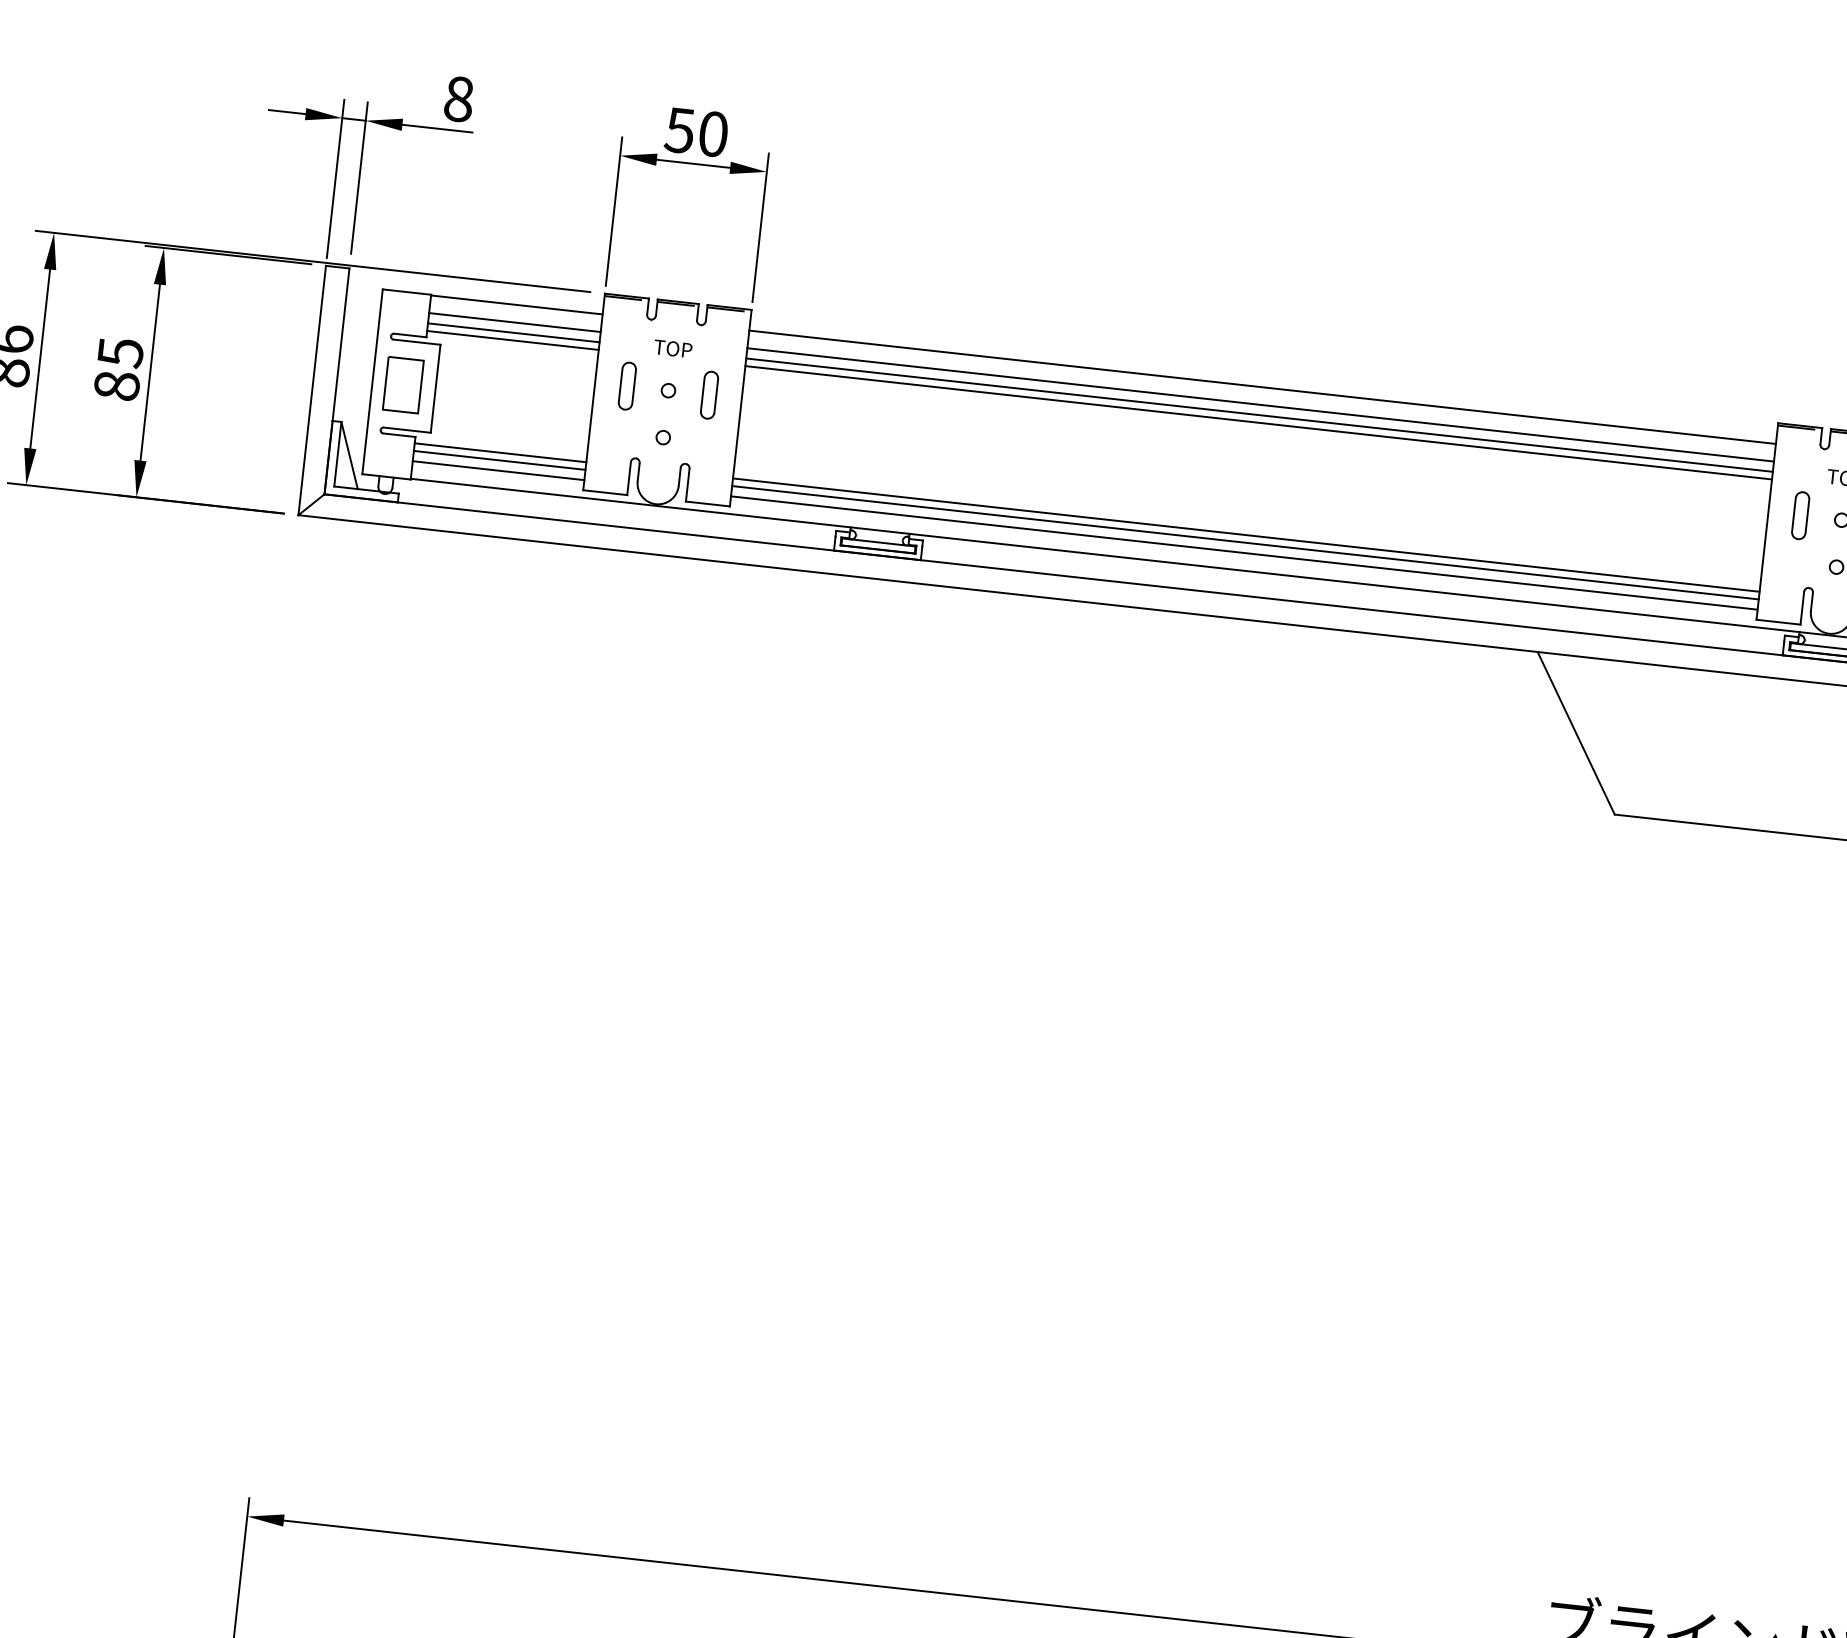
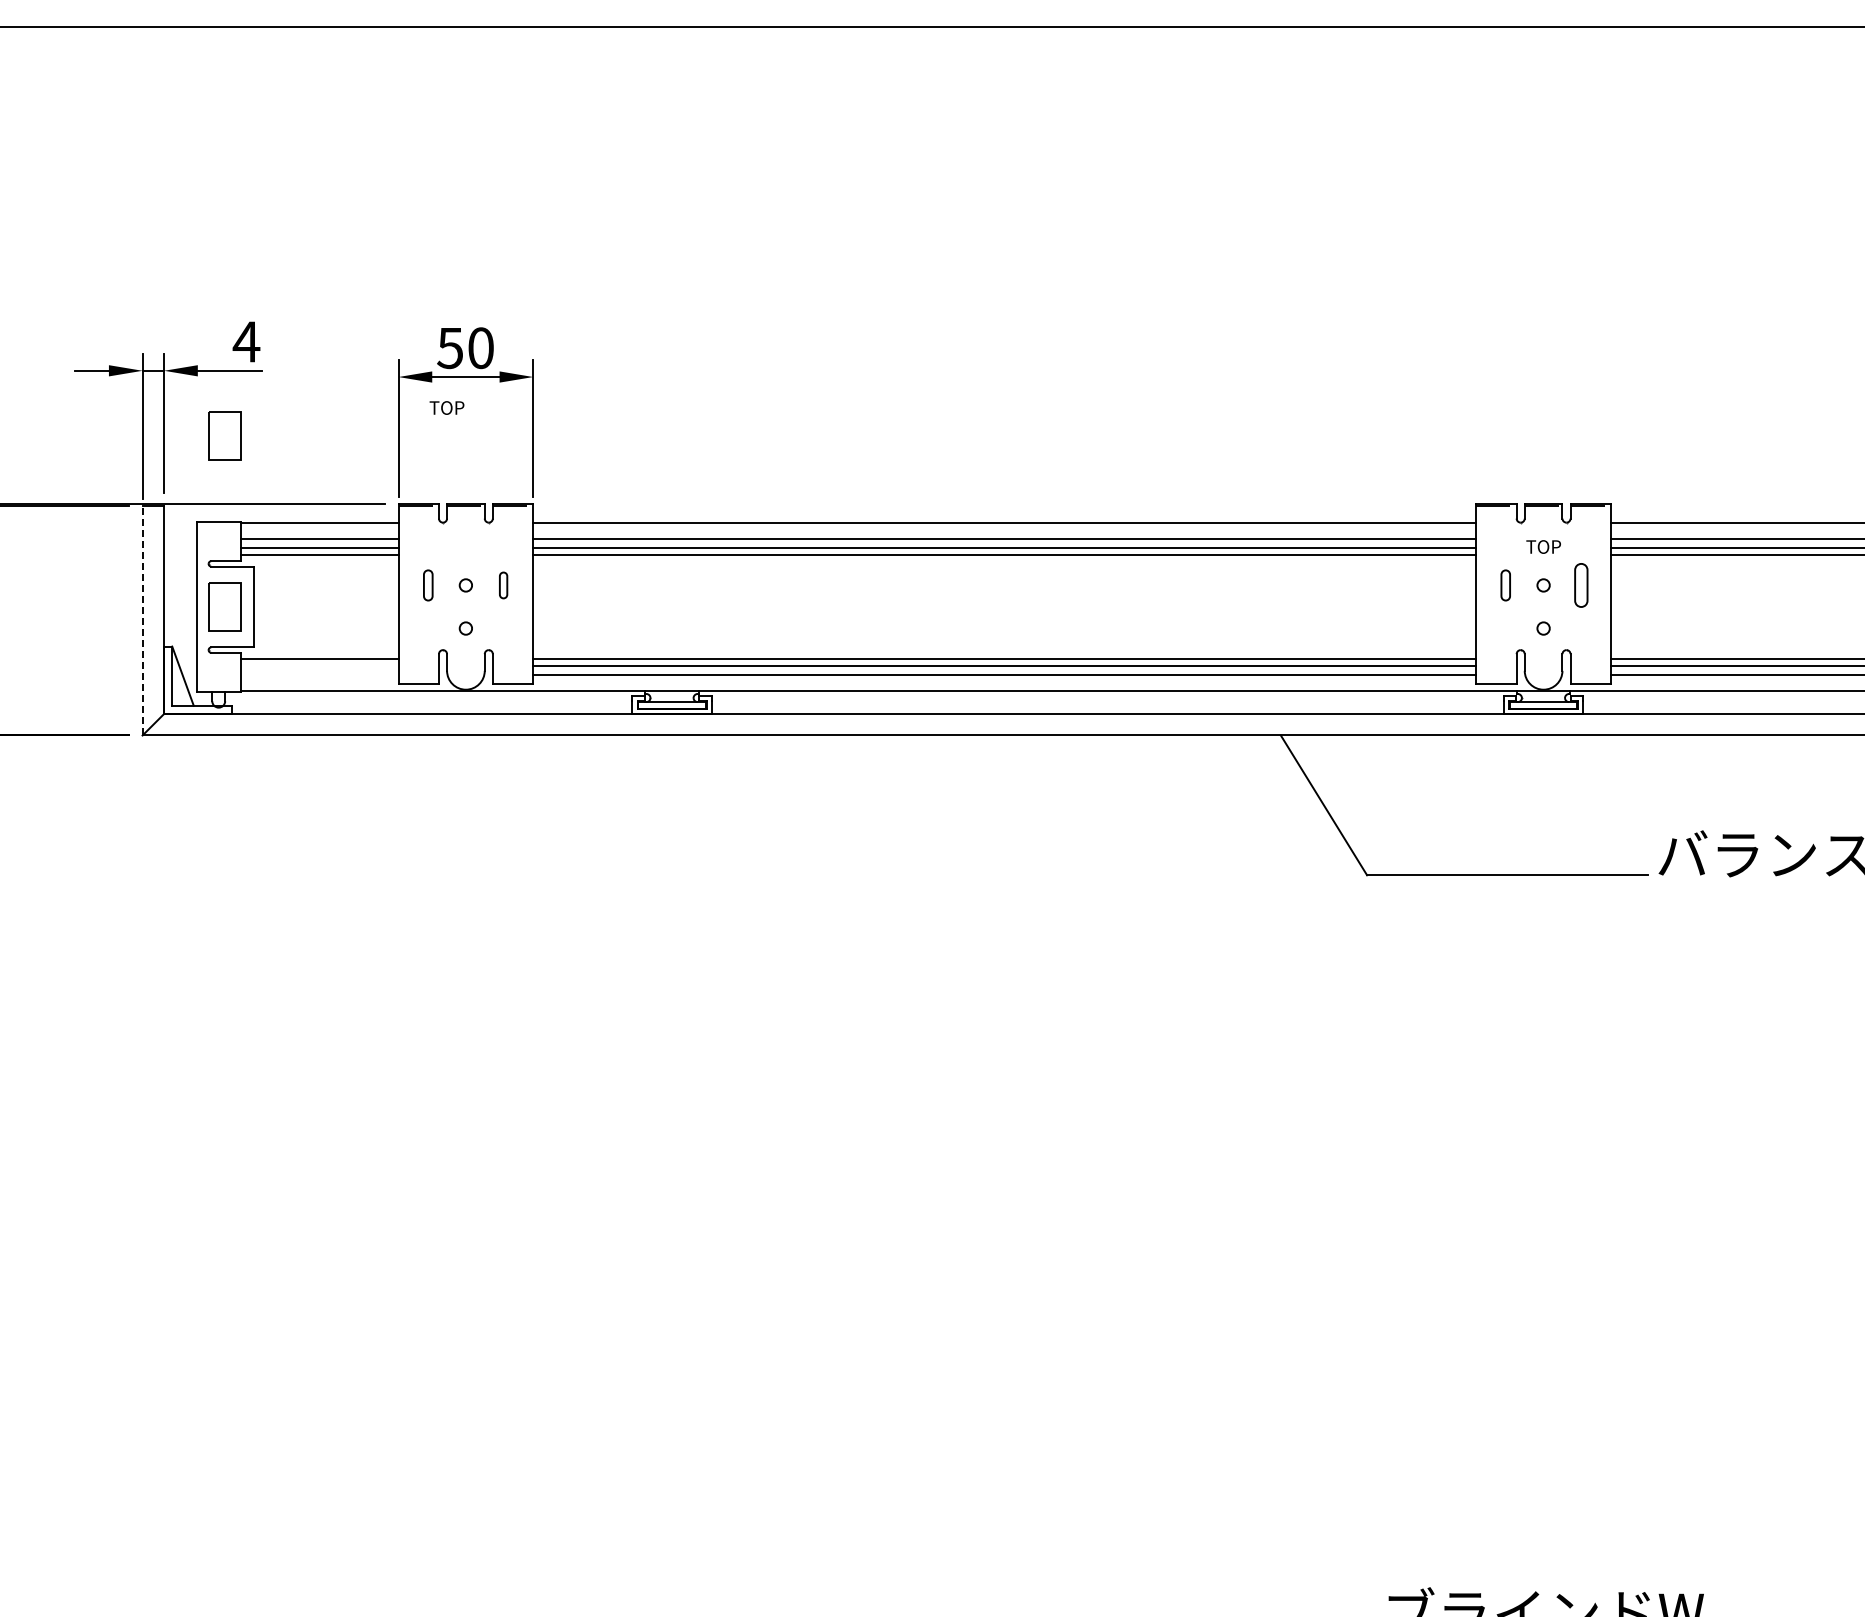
text: (458, 98) -> (246, 341), 8 -> 4
part: (423, 198) -> (224, 435), added
text: (672, 348) -> (446, 407), moved
part: (627, 386) -> (428, 585), size x0.7
line: (312, 389) -> (142, 620), solid -> dashed
part: (709, 395) -> (503, 585), size x0.6
line: (499, 460) -> (319, 665), removed
line: (498, 471) -> (319, 675), removed
part: (1800, 515) -> (1505, 585), size x0.7

